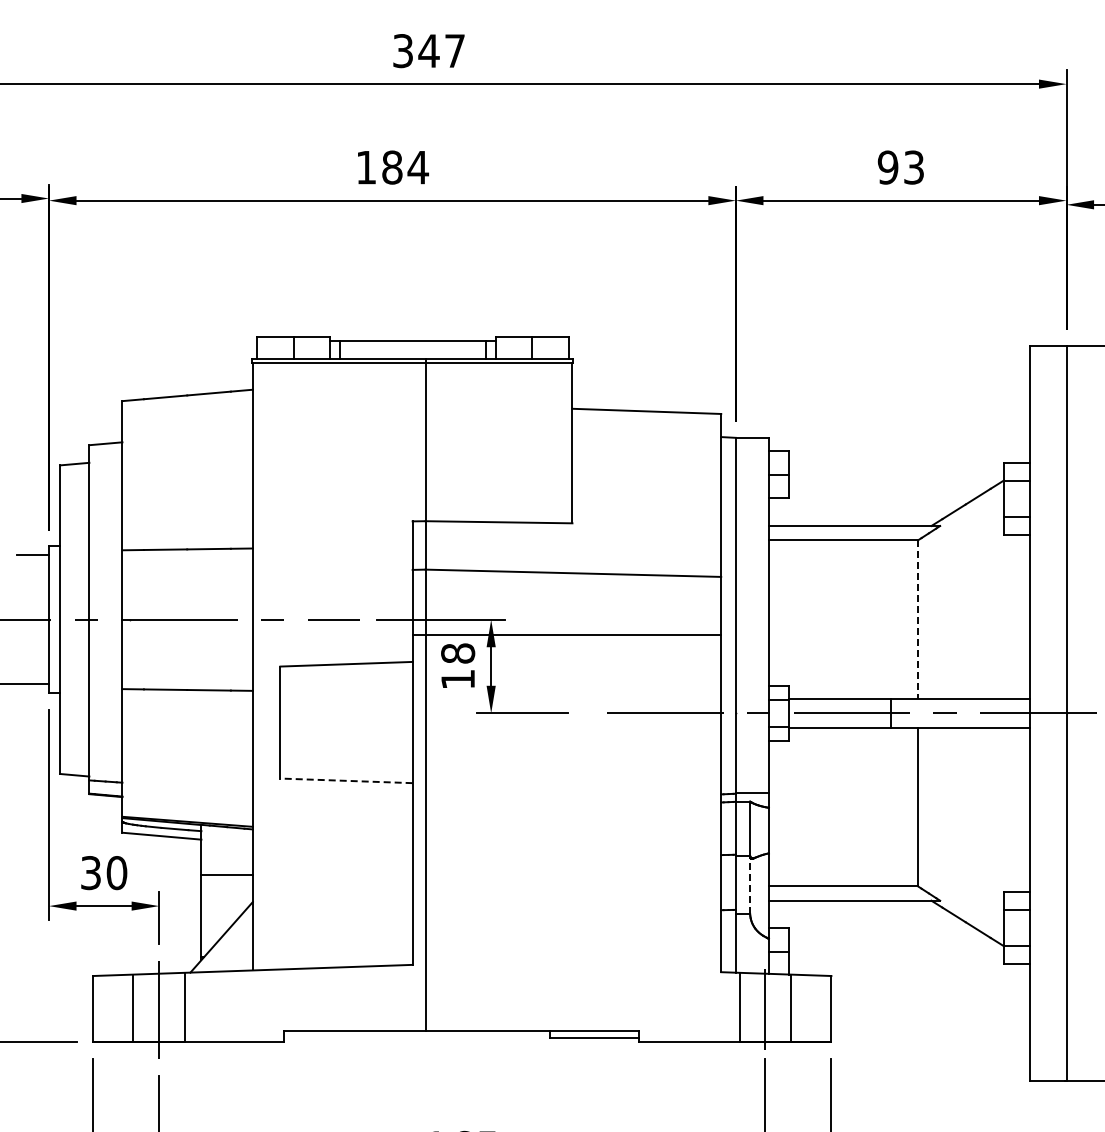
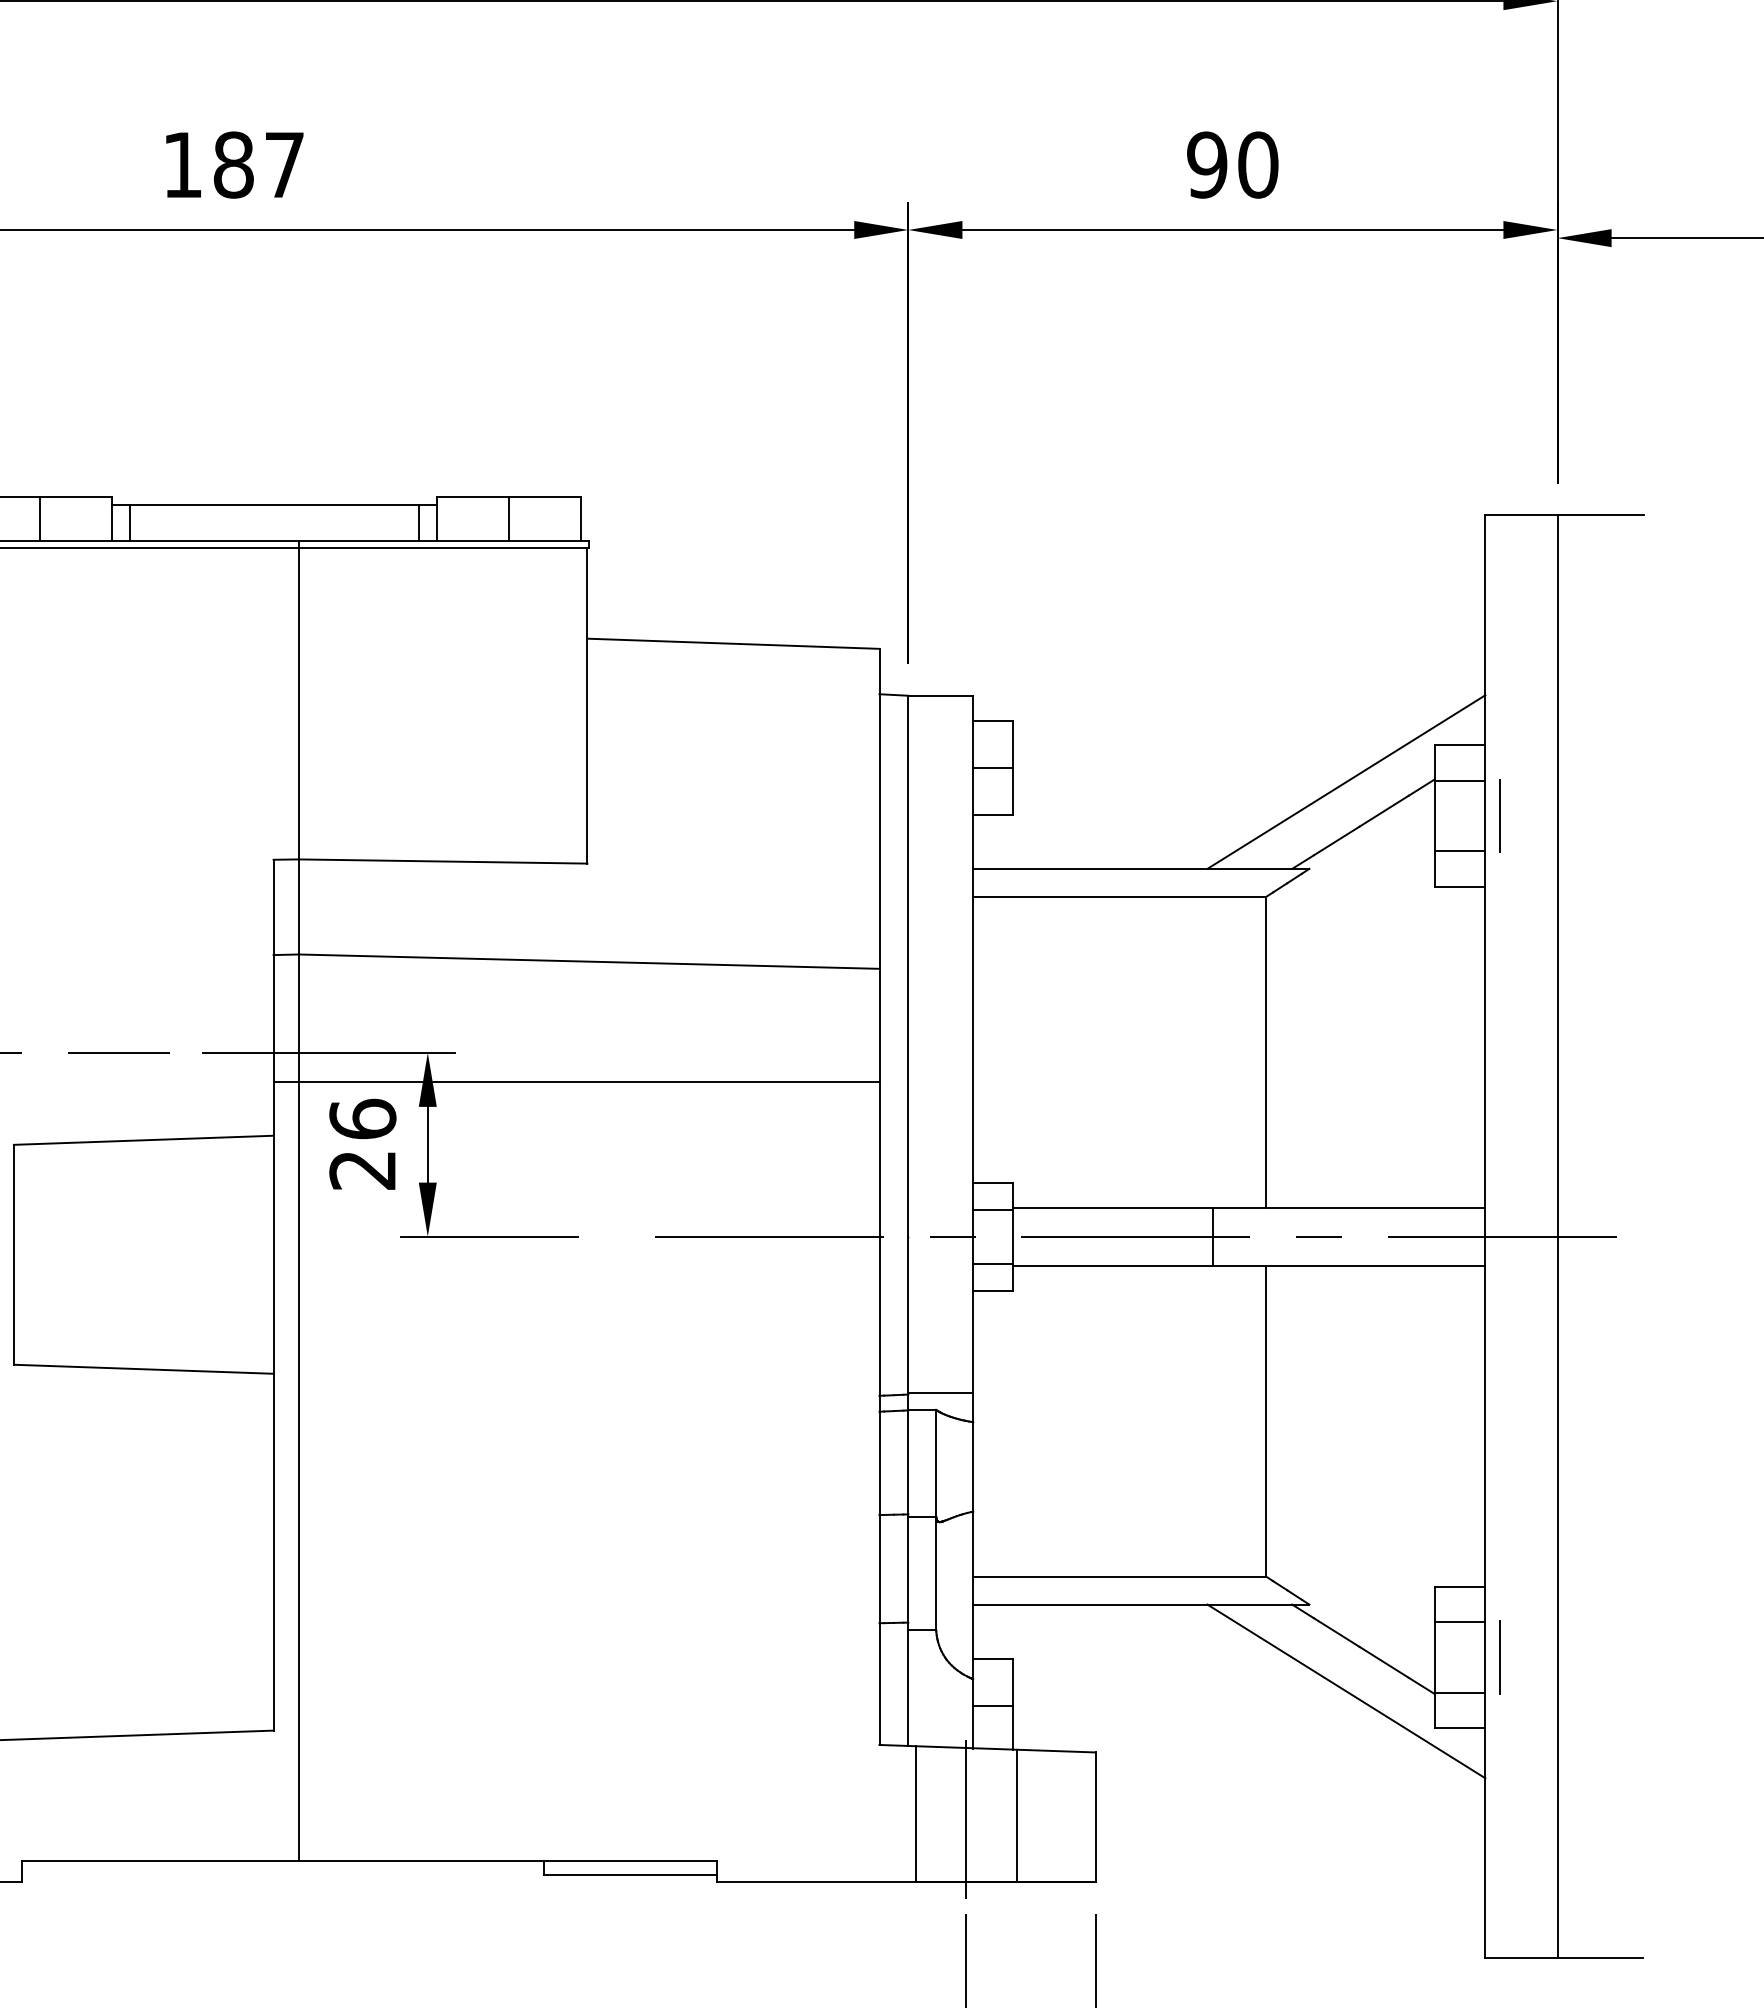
text: (418, 167) -> (285, 164), 184 -> 187
text: (914, 167) -> (1259, 164), 93 -> 90
line: (958, 481) -> (1345, 781), added
line: (1037, 498) -> (1500, 814), added
line: (918, 620) -> (1266, 1054), dashed -> solid
text: (458, 666) -> (363, 1144), 18 -> 26
line: (346, 780) -> (143, 1368), dashed -> solid
line: (750, 884) -> (936, 1572), dashed -> solid
line: (1037, 927) -> (1500, 1657), added
line: (958, 944) -> (1345, 1690), added

